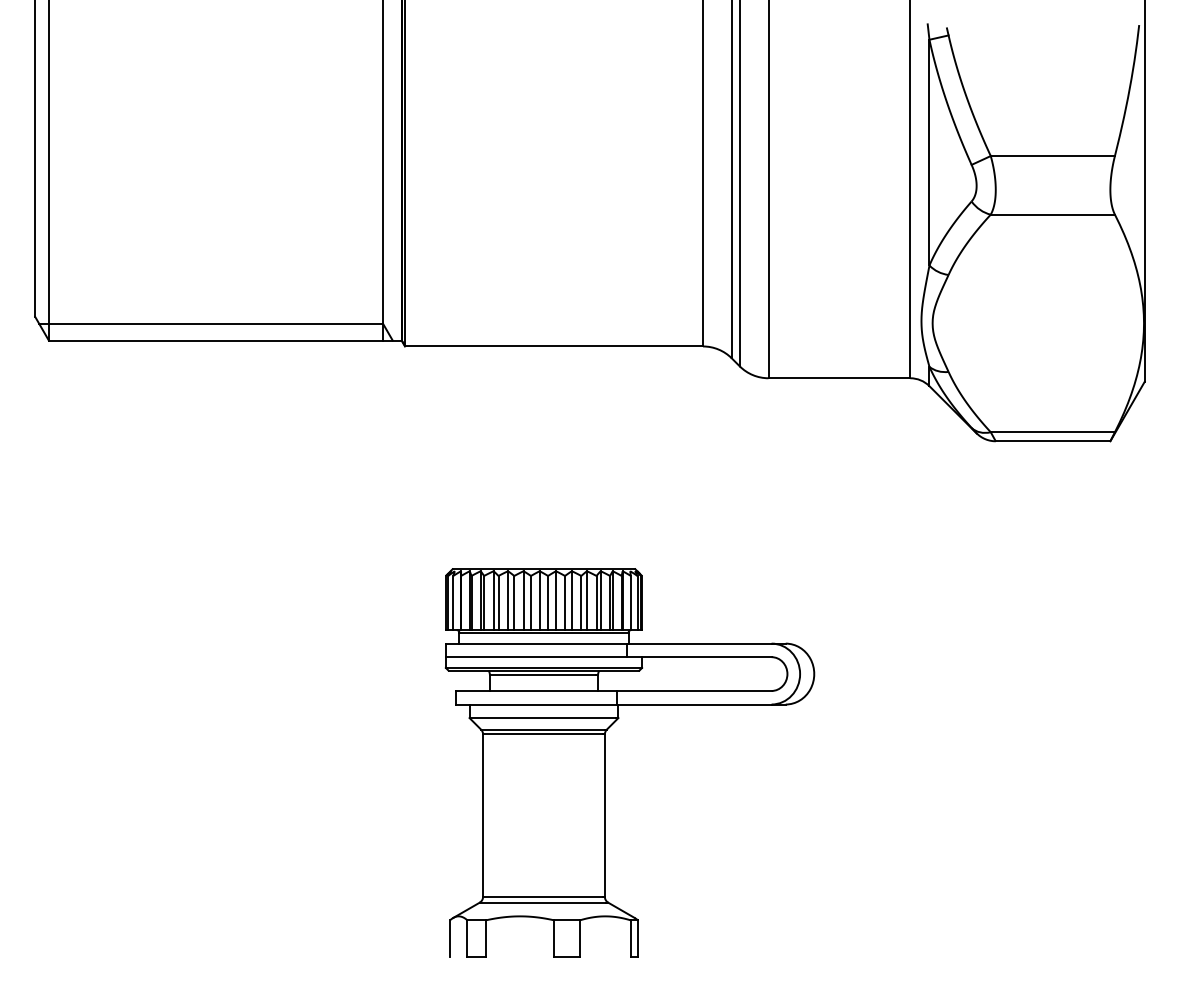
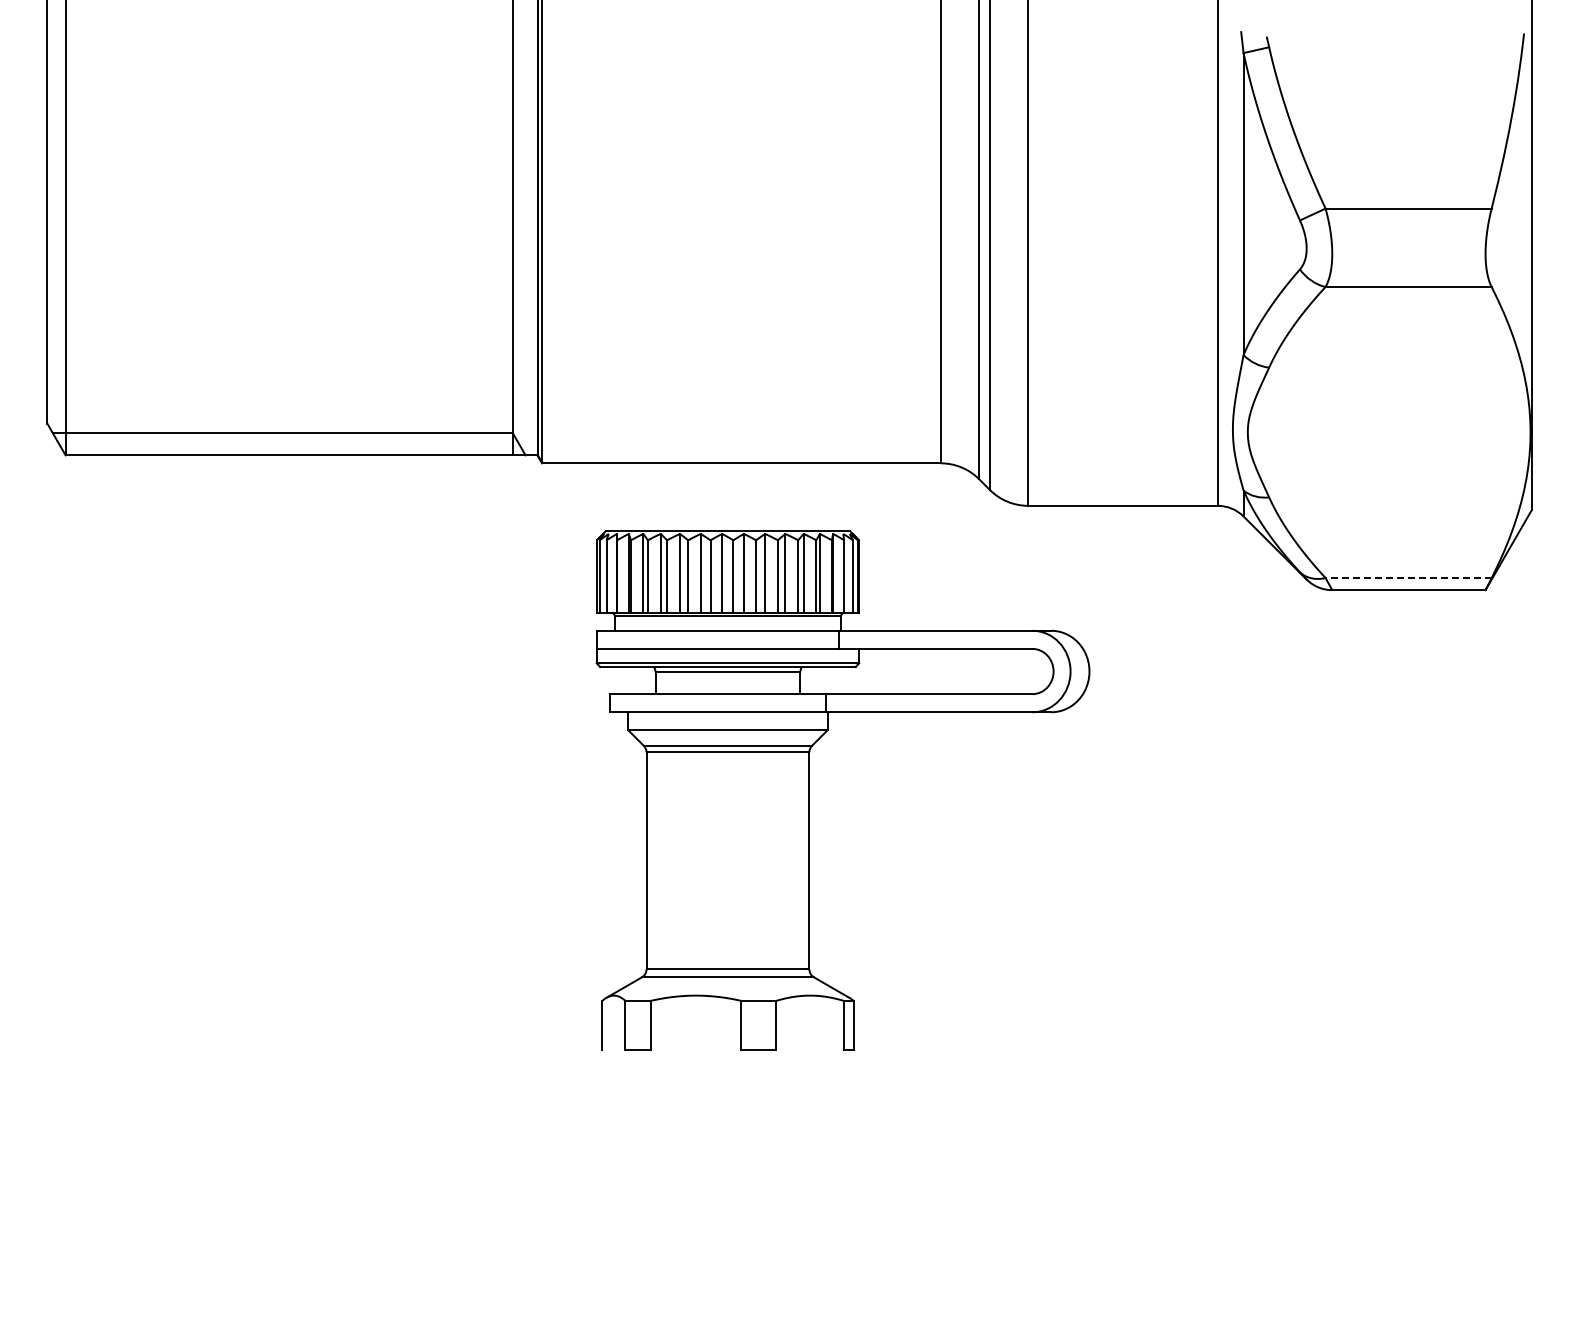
line: (1052, 432) -> (1408, 578), solid -> dashed
part: (604, 763) -> (809, 790), moved

